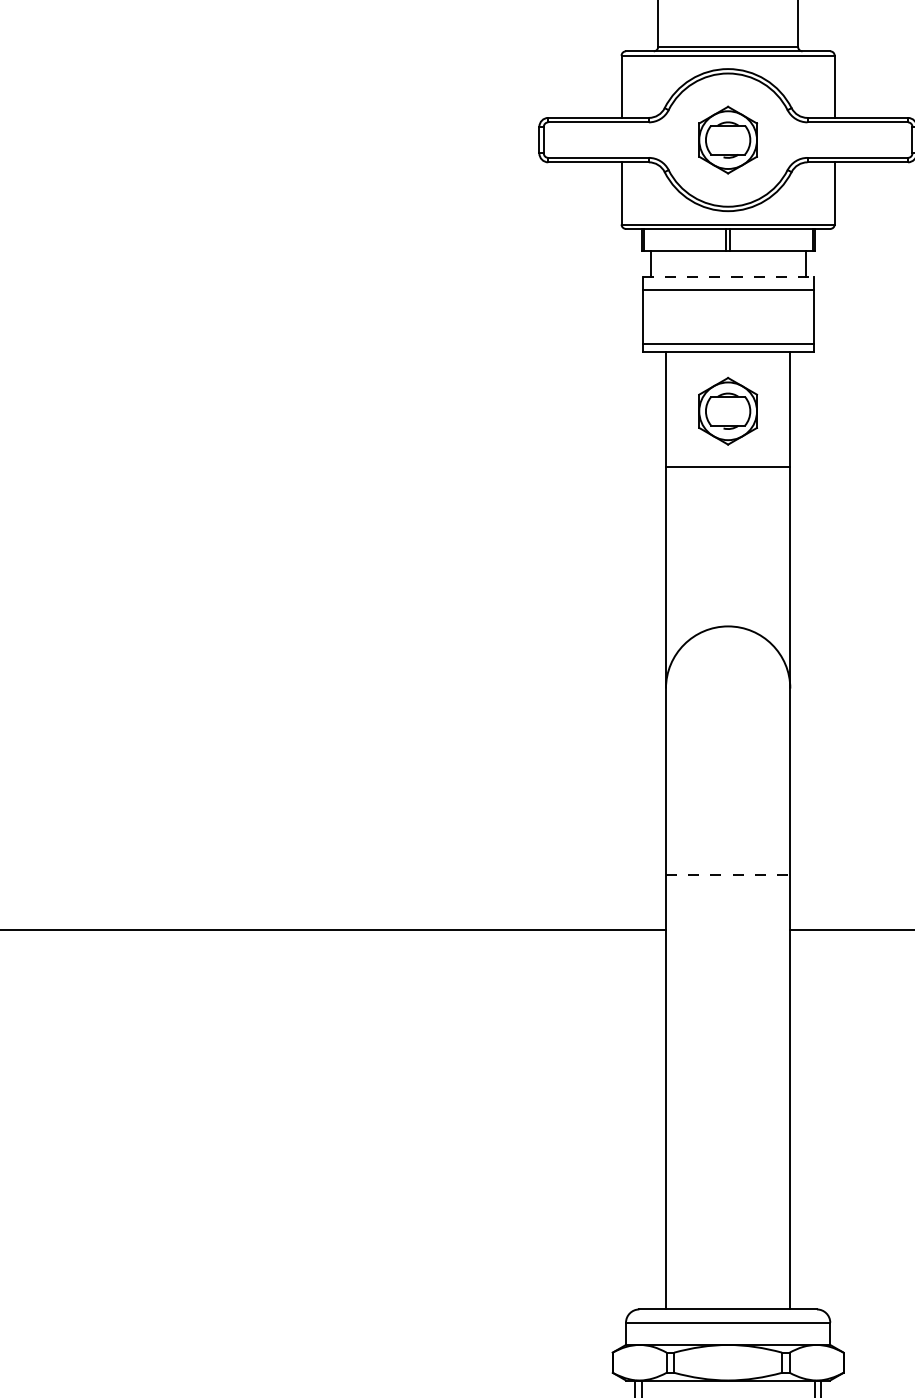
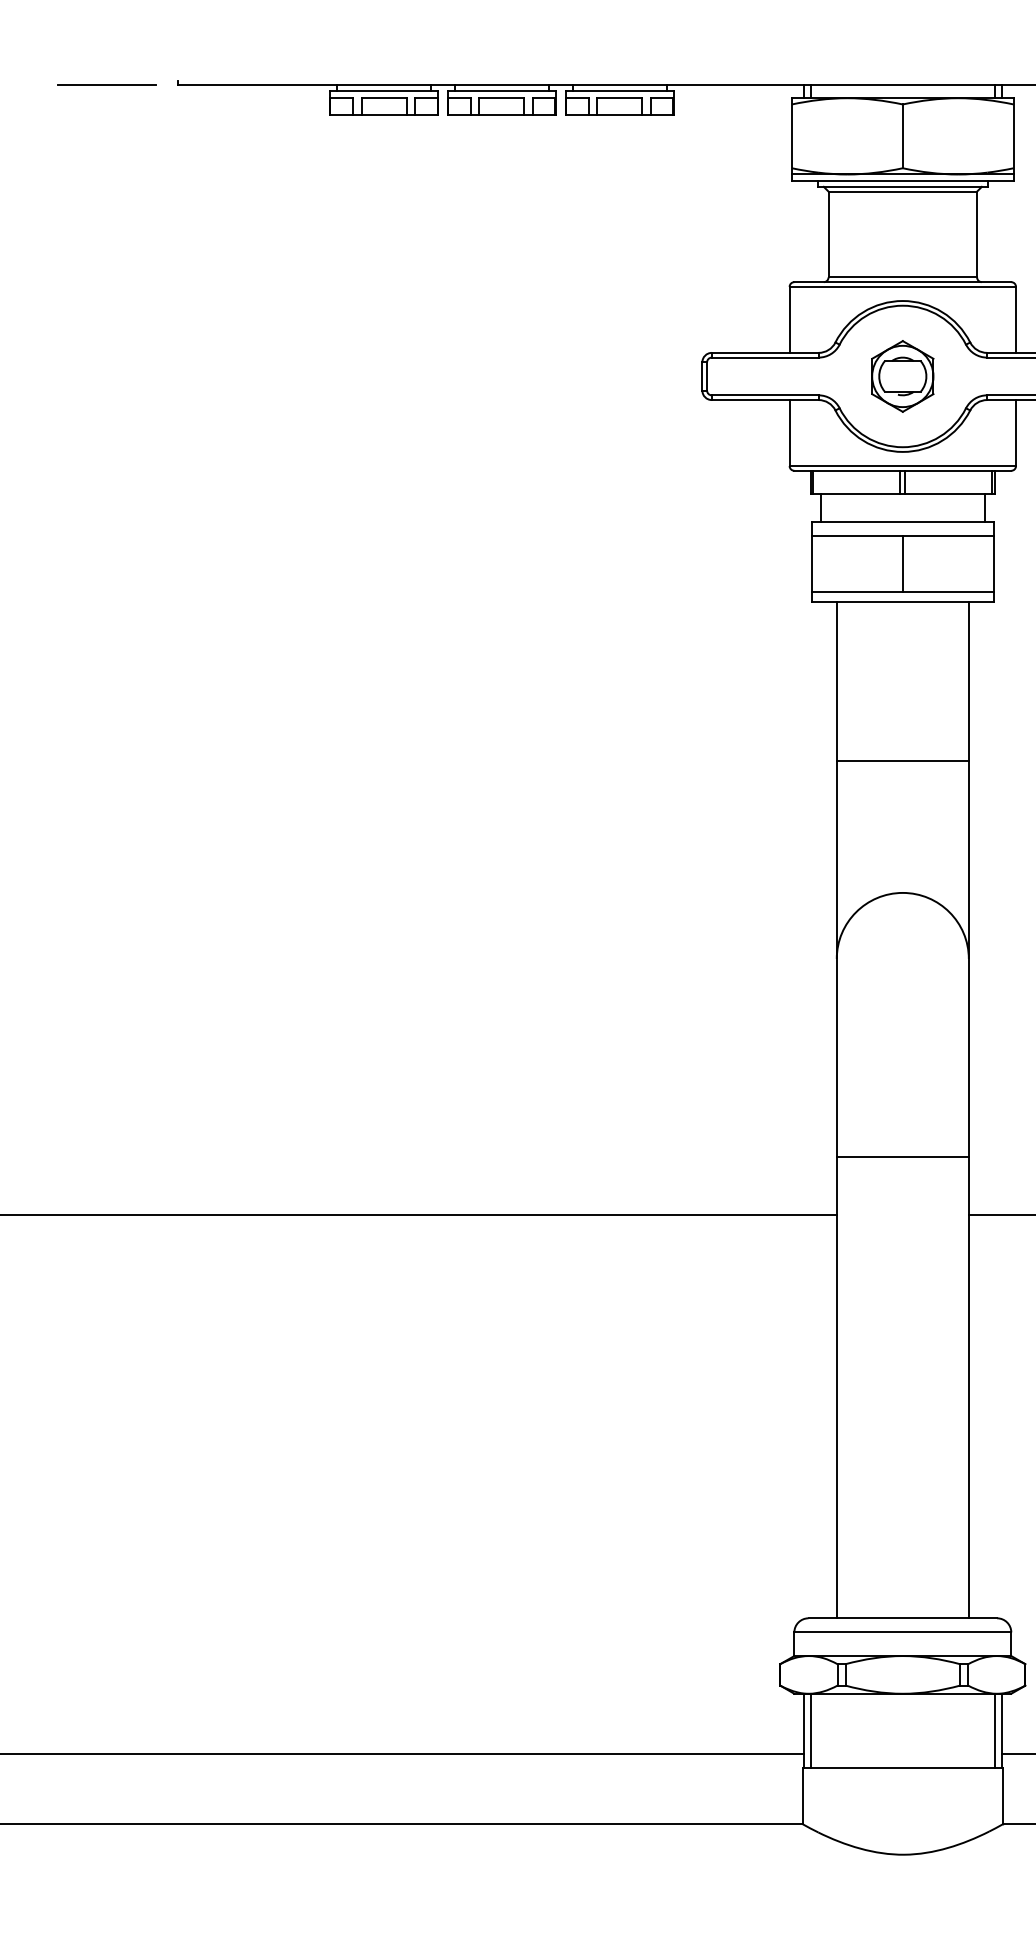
line: (727, 276) -> (902, 521), dashed -> solid
line: (727, 316) -> (902, 563), added
part: (727, 411) -> (902, 664), removed
line: (727, 466) -> (902, 760), moved
line: (728, 875) -> (903, 1157), dashed -> solid

